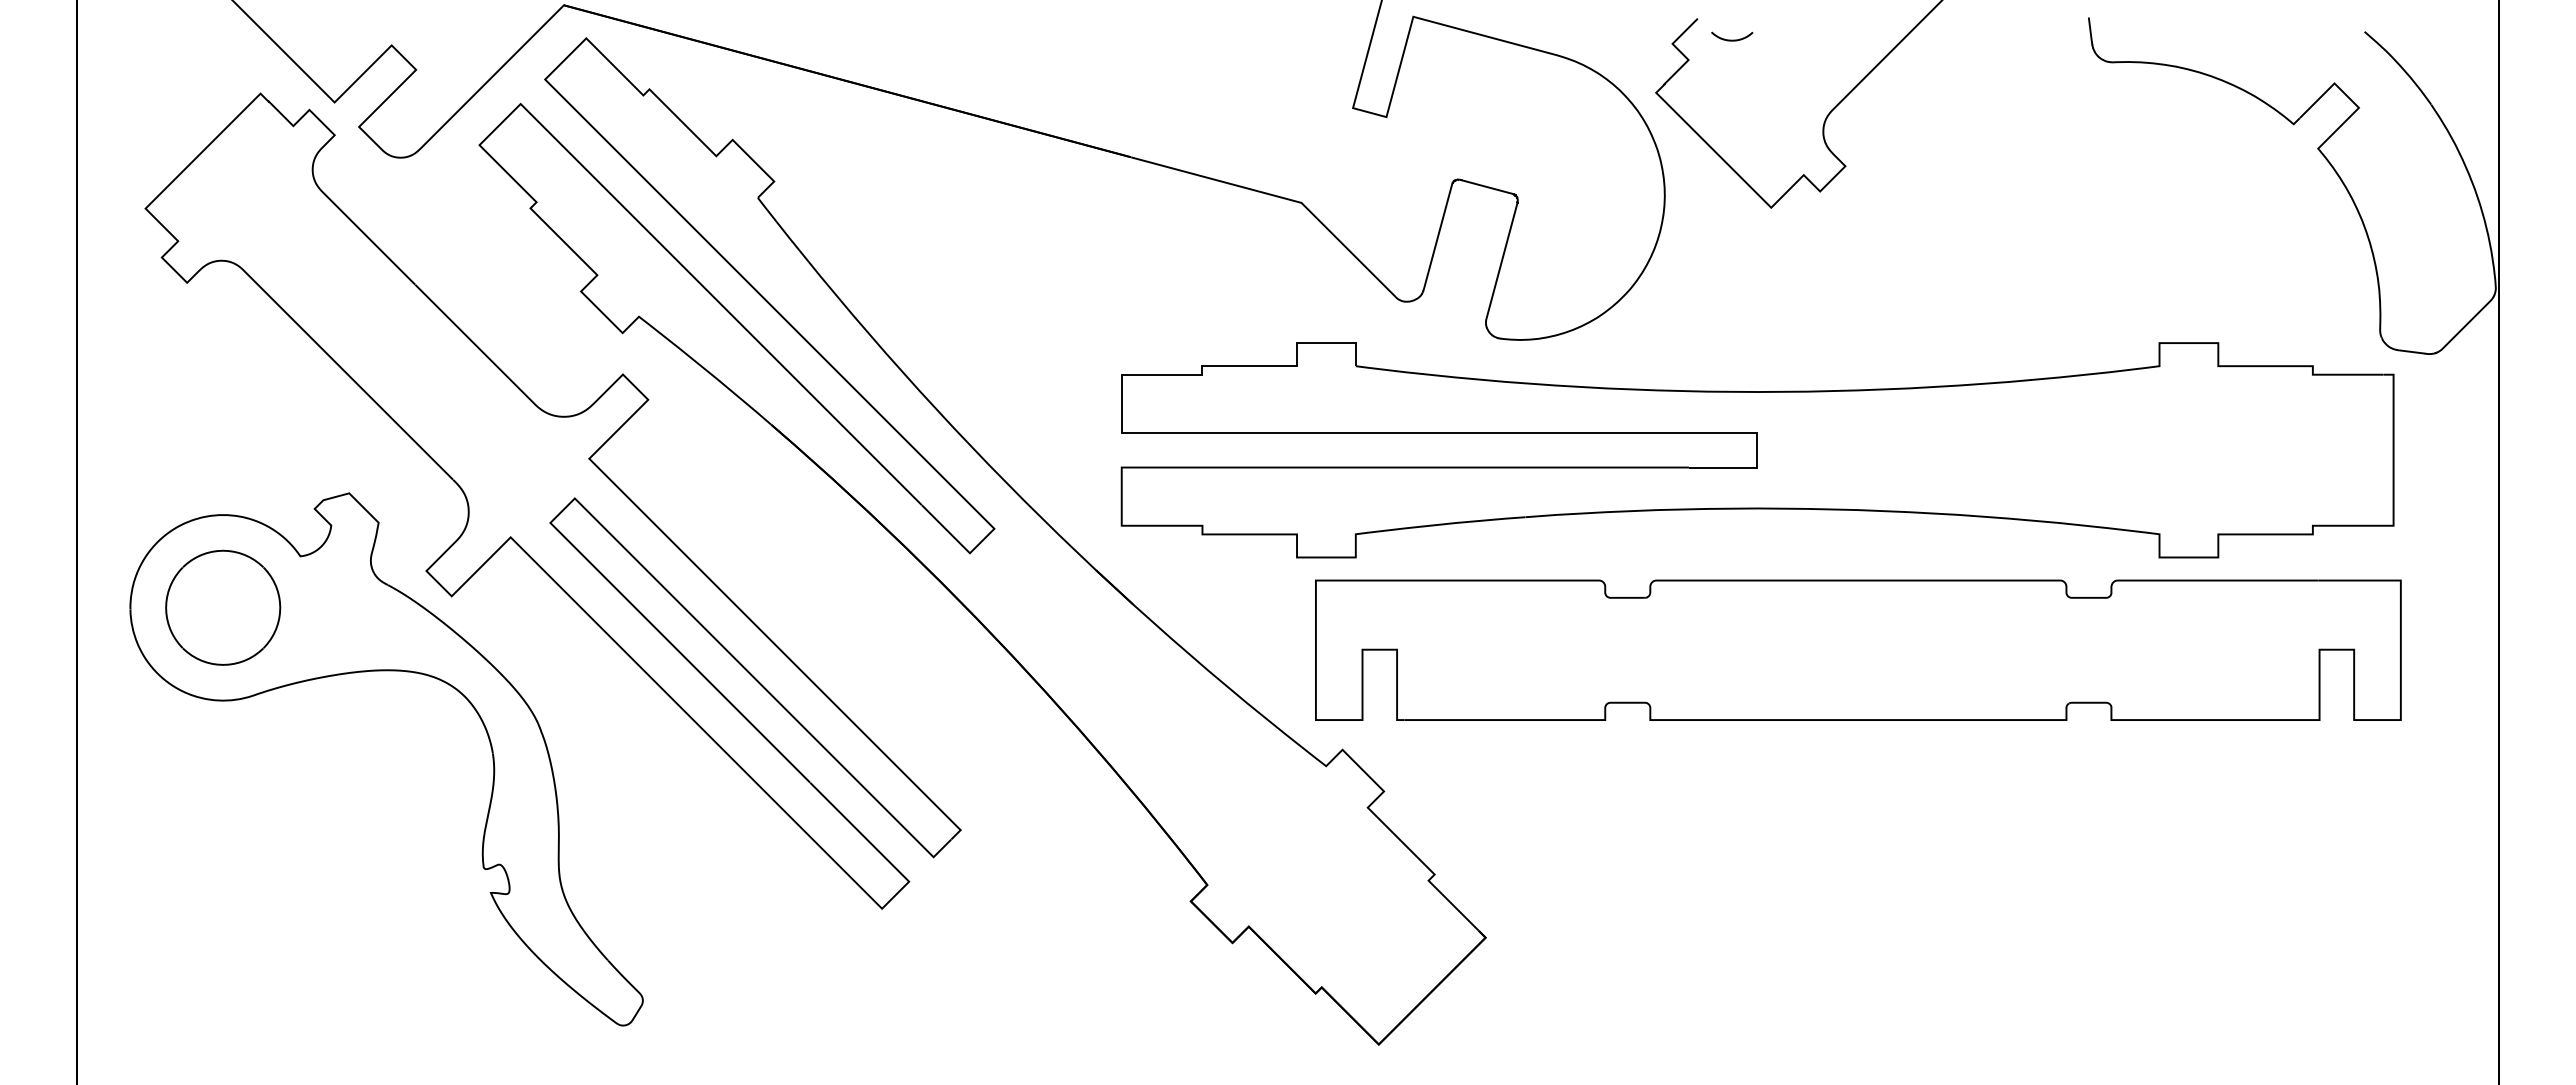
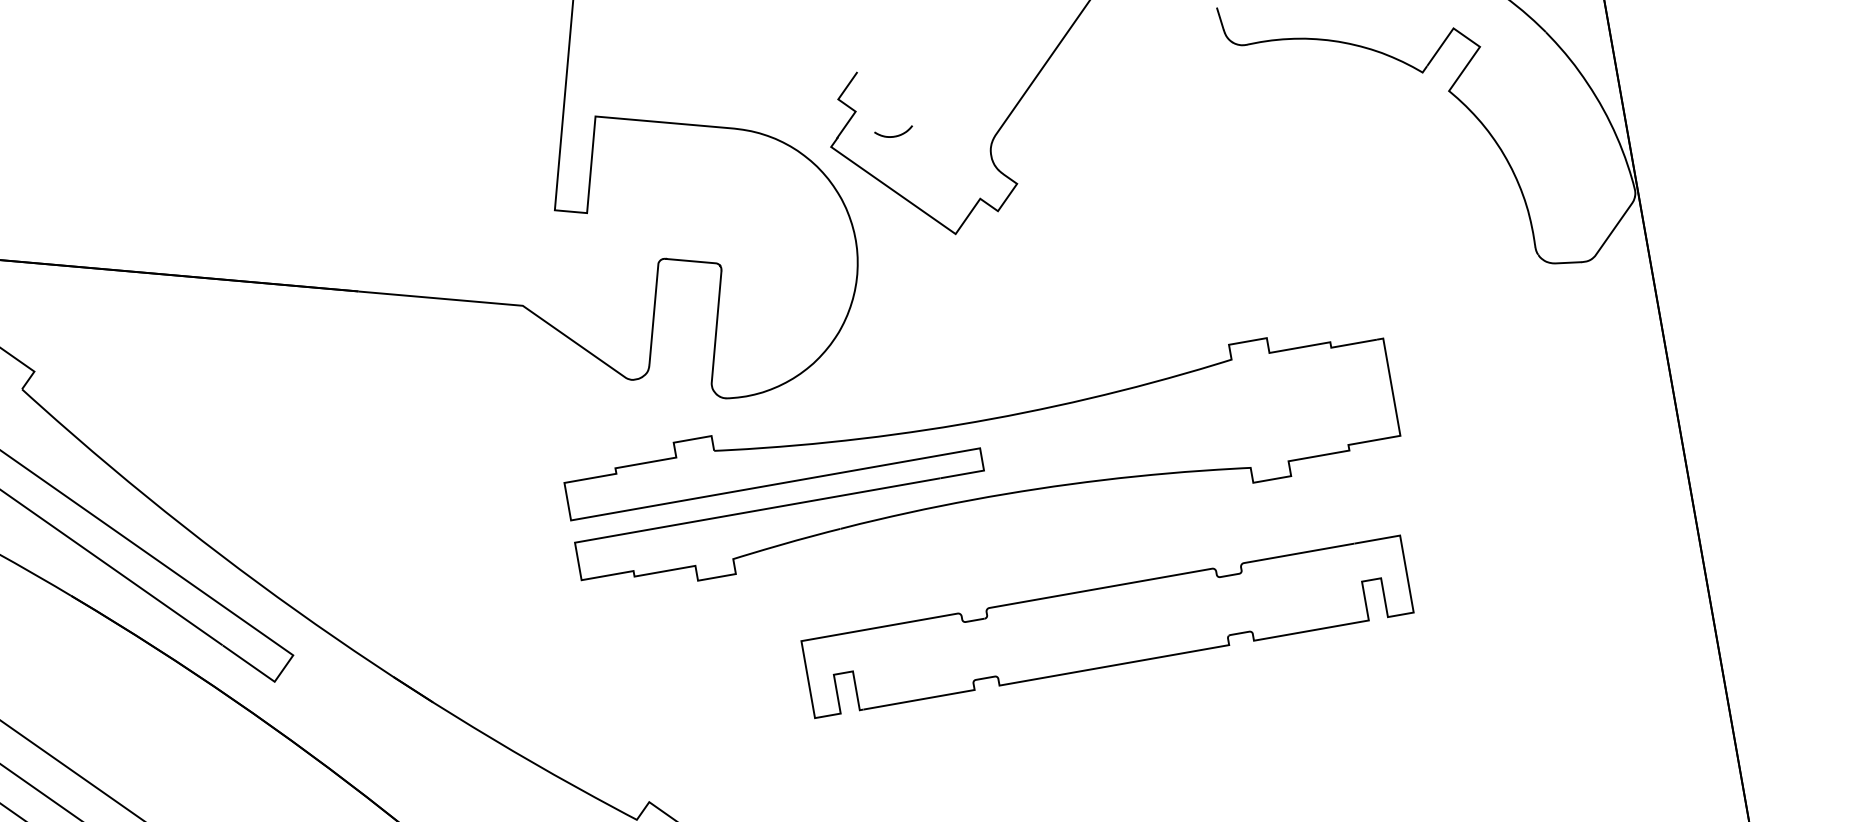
curve: (1732, 39) -> (894, 135), moved
part: (1757, 450) -> (982, 459), size x0.7
part: (1858, 649) -> (1107, 626), size x0.6

